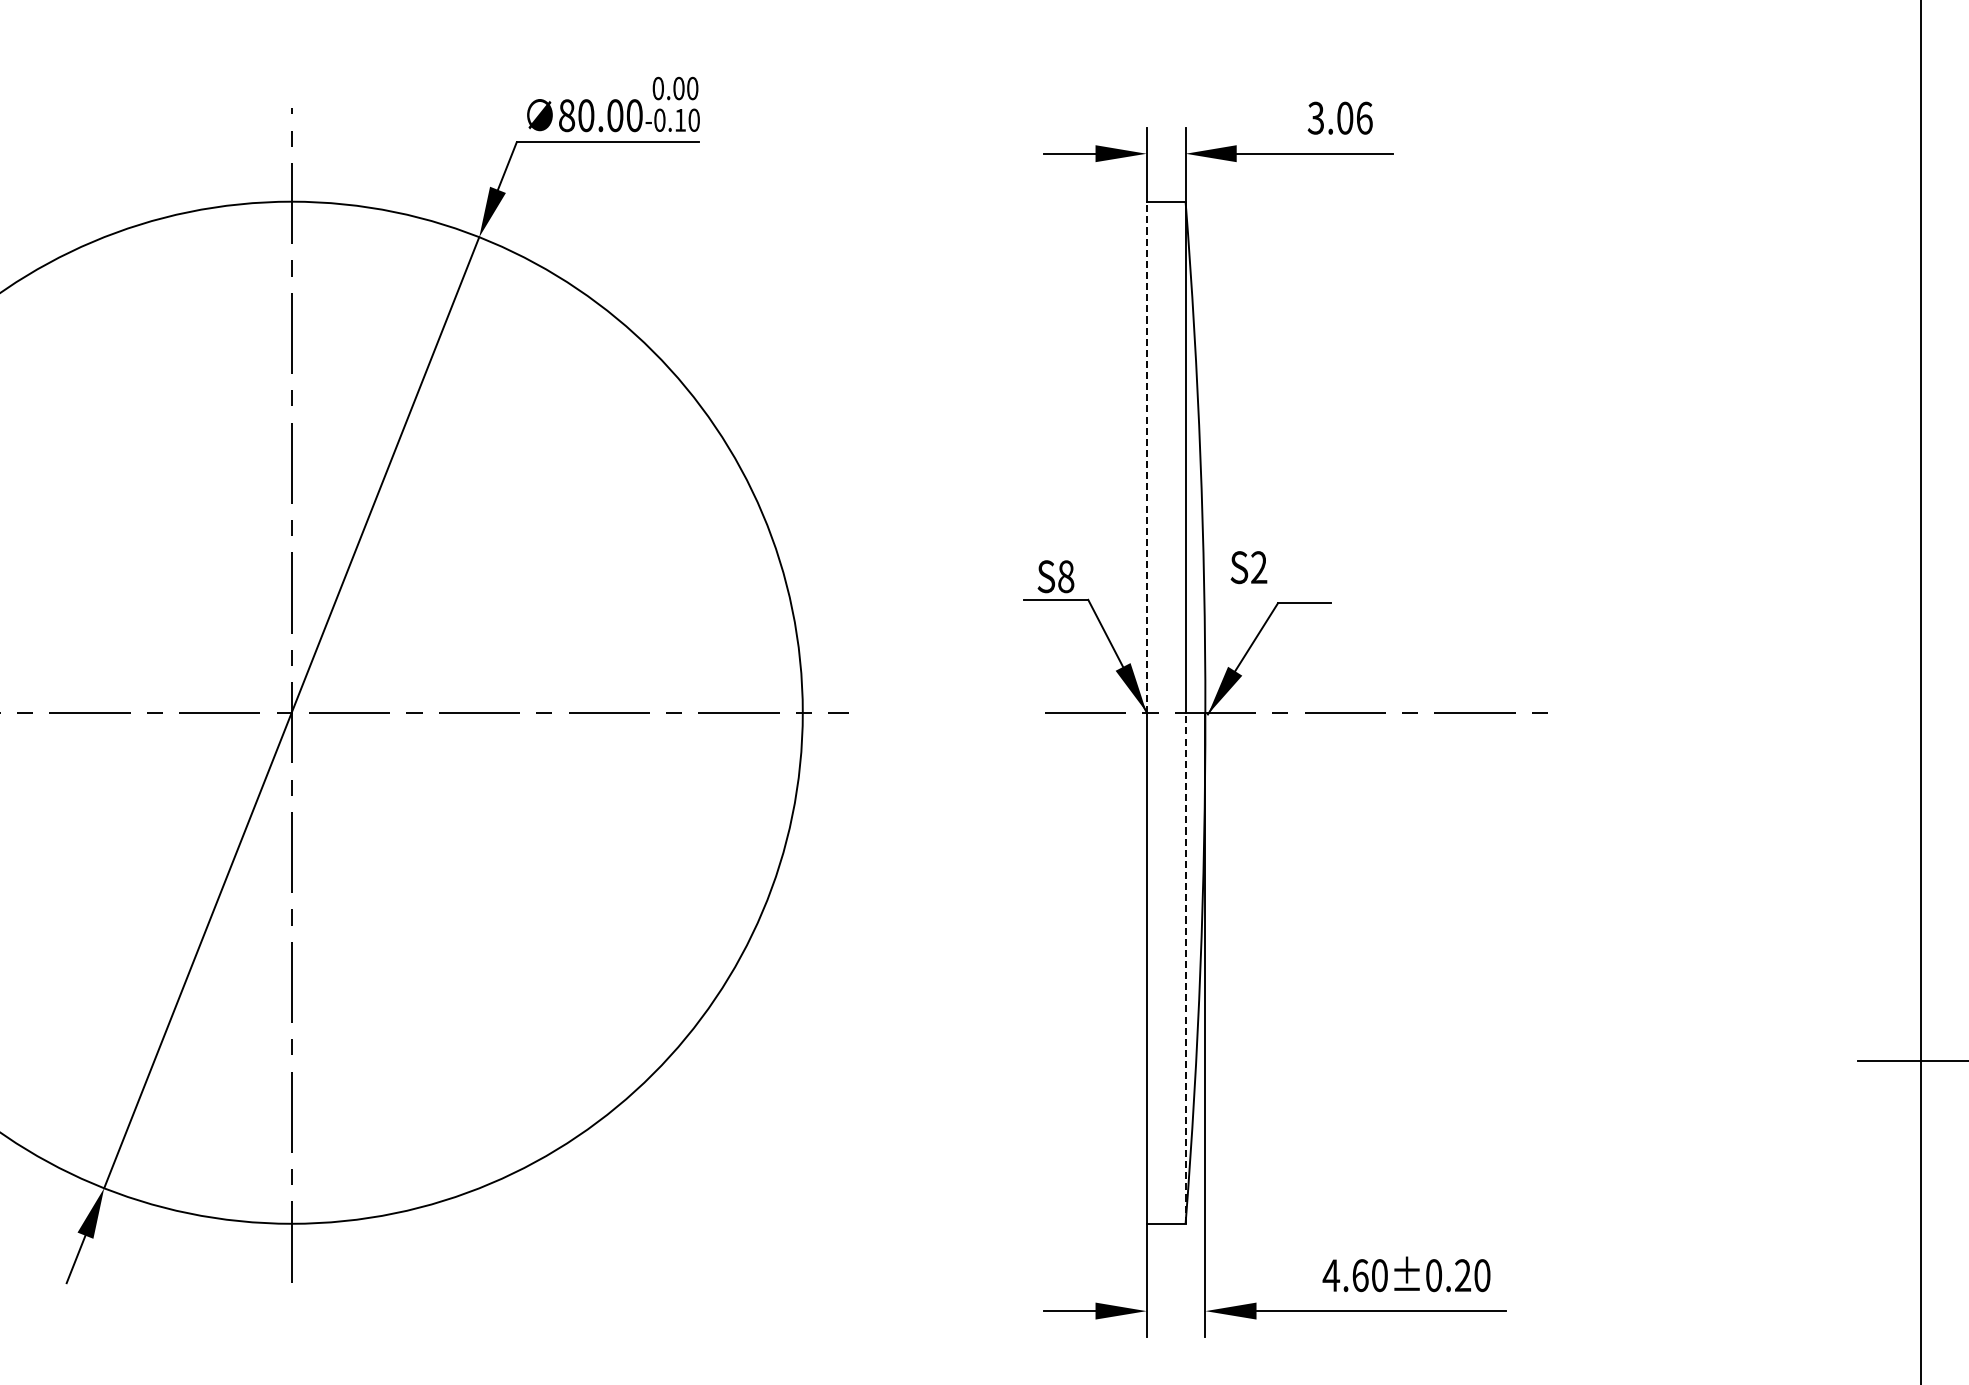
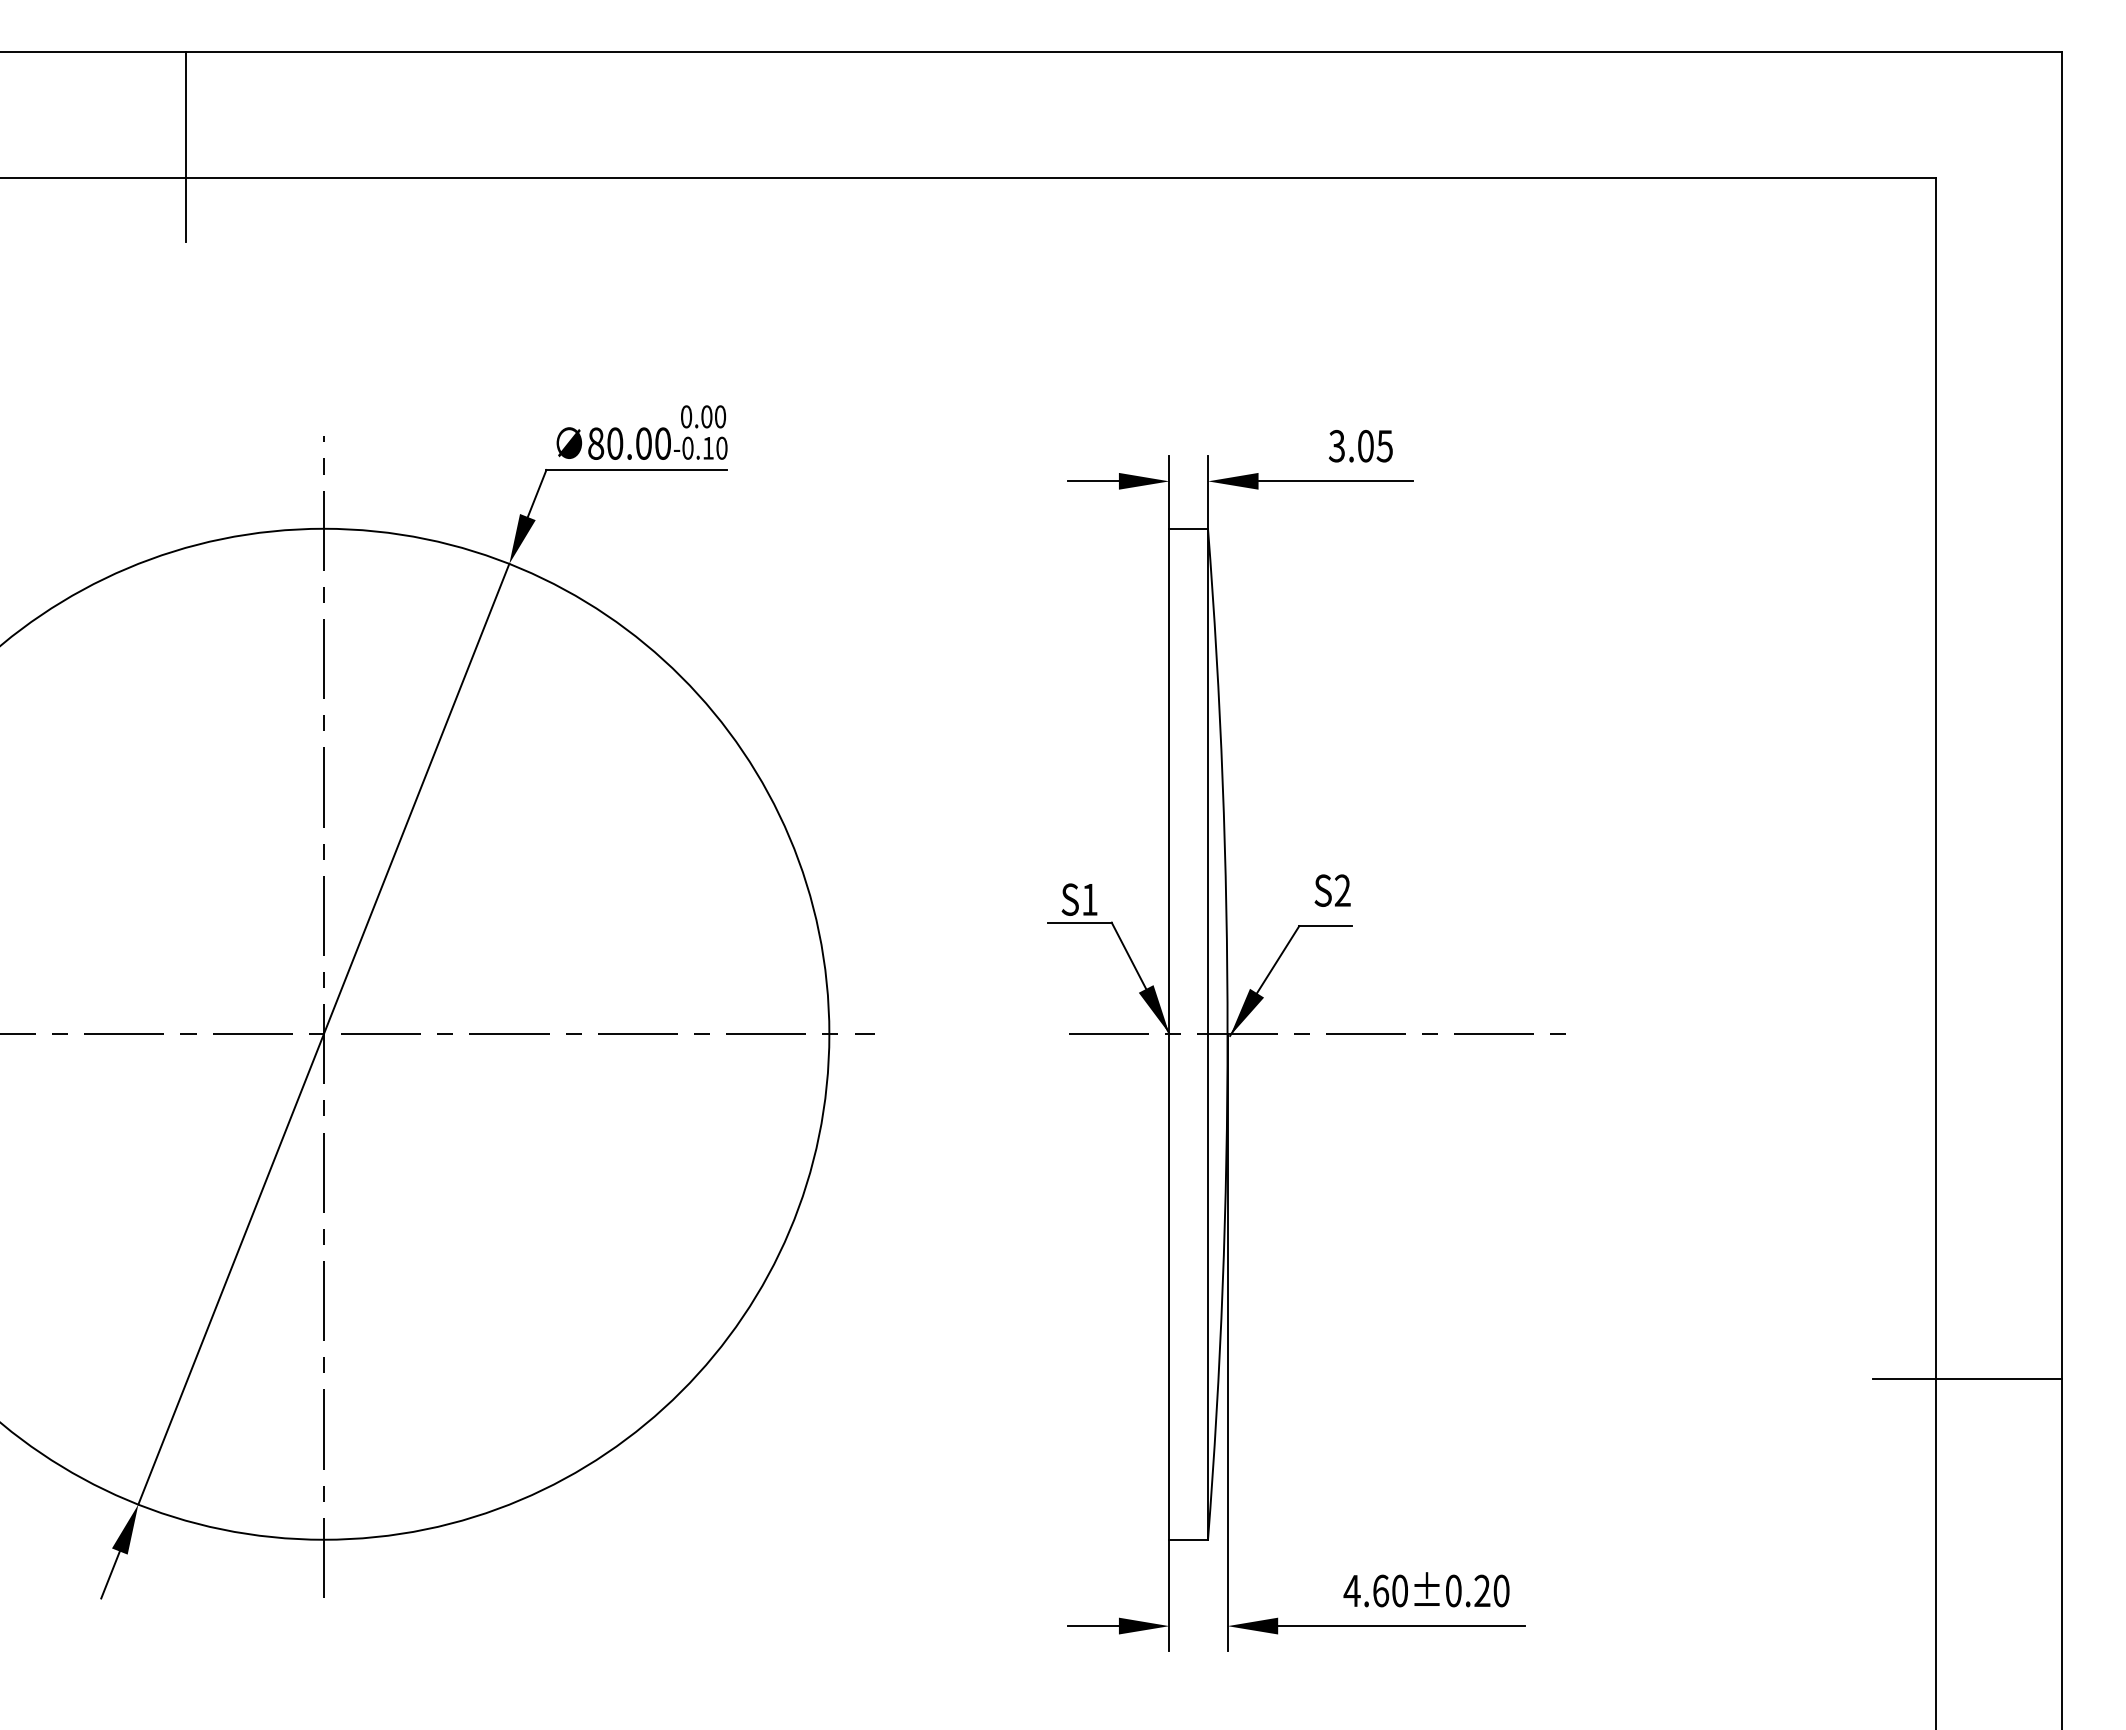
text: (1364, 117) -> (1384, 445), 3.06 -> 3.05
line: (1146, 457) -> (1169, 781), dashed -> solid
text: (1248, 567) -> (1332, 890), moved
text: (1065, 576) -> (1089, 899), S8 -> S1
line: (1185, 968) -> (1207, 1287), dashed -> solid

